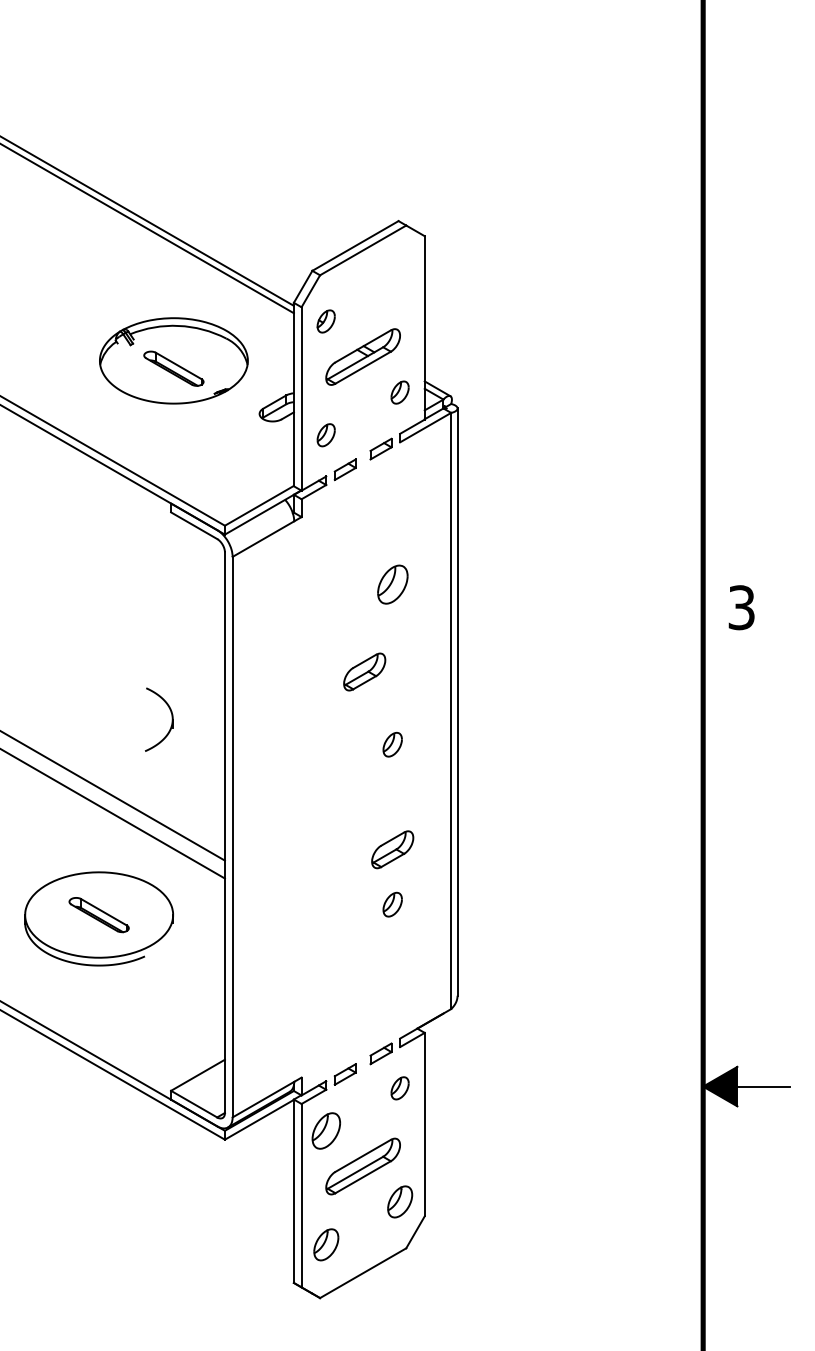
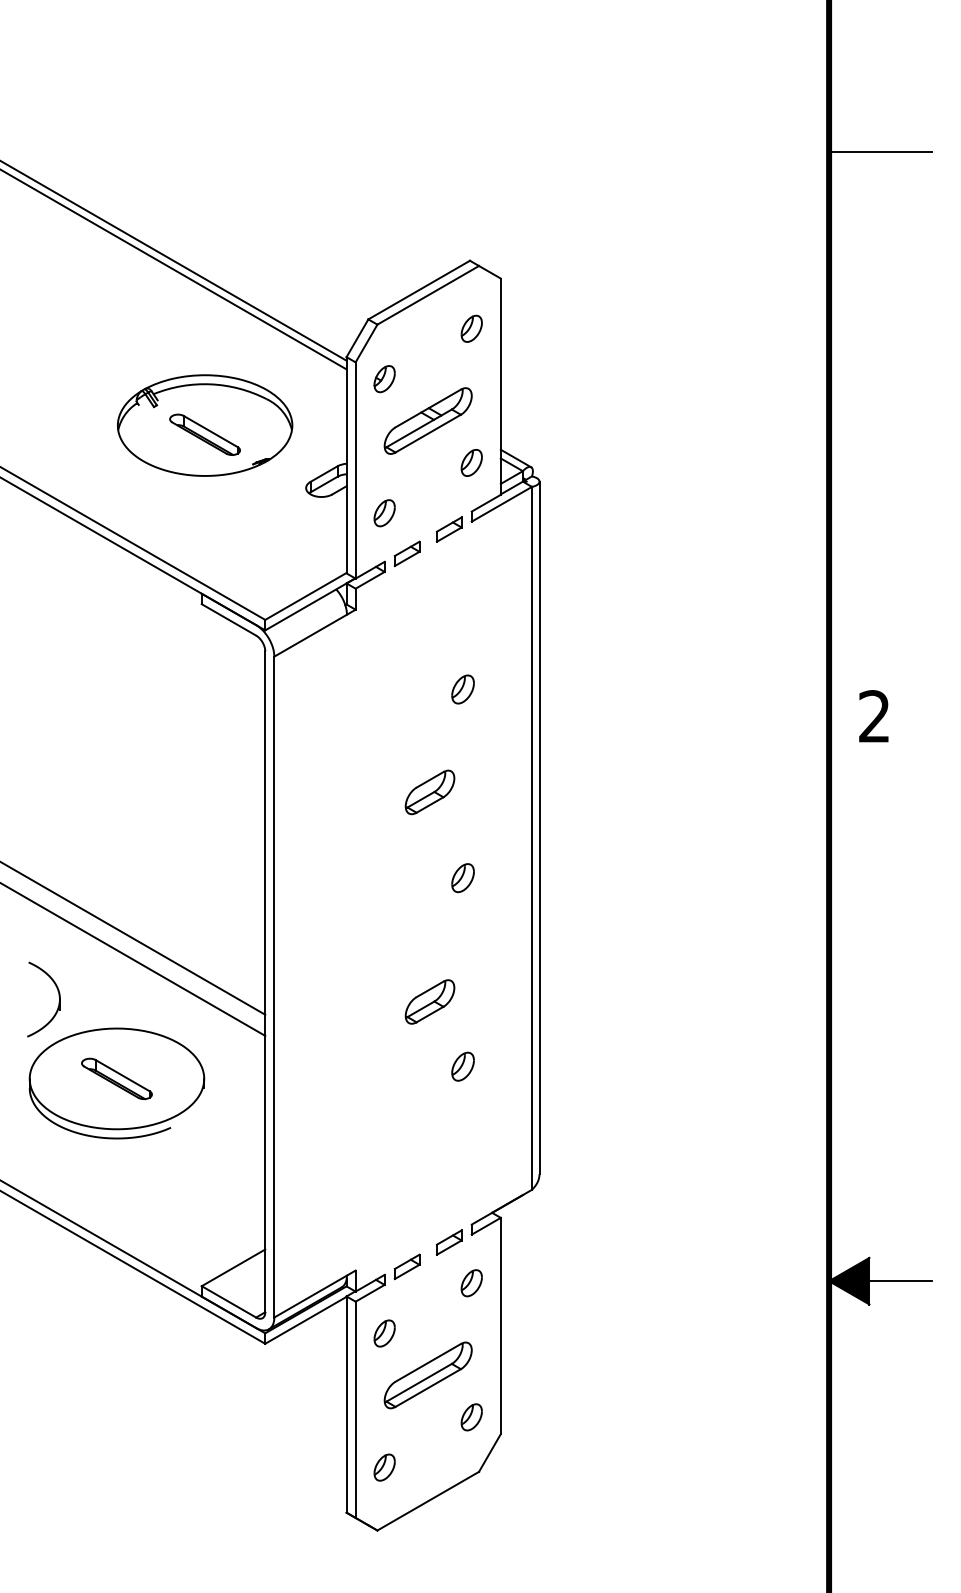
line: (746, 128) -> (880, 151), added
part: (399, 278) -> (471, 328), added
part: (392, 584) -> (462, 689), size x0.62
text: (741, 607) -> (874, 716), 3 -> 2
part: (171, 719) -> (58, 999), moved
part: (392, 849) -> (429, 1001), moved
part: (325, 1130) -> (383, 1332), size x0.62
part: (399, 1202) -> (471, 1417), size x0.71
part: (325, 1244) -> (383, 1467), size x0.71

